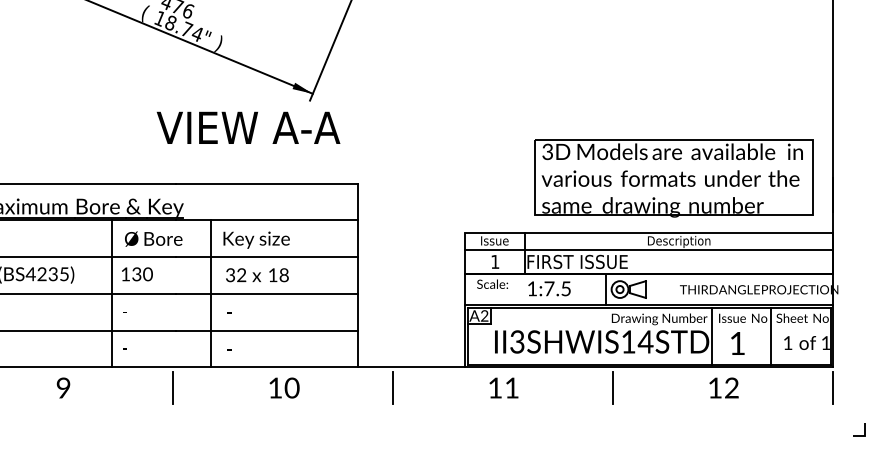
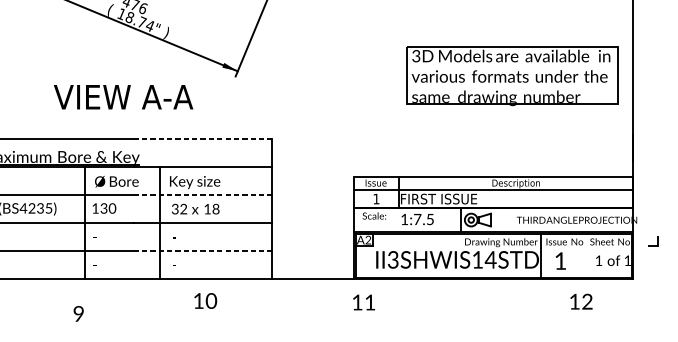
text: (248, 127) -> (123, 96), moved
part: (673, 178) -> (511, 76), moved
line: (267, 183) -> (203, 139), solid -> dashed
line: (267, 257) -> (203, 195), solid -> dashed
line: (267, 330) -> (203, 251), solid -> dashed
line: (771, 336) -> (586, 255), removed
text: (63, 387) -> (78, 313), moved
line: (173, 387) -> (131, 294), removed
text: (284, 387) -> (205, 300), moved
line: (393, 387) -> (299, 294), removed
text: (503, 387) -> (363, 302), moved
line: (613, 387) -> (466, 294), removed
text: (723, 387) -> (581, 301), moved
line: (833, 387) -> (633, 294), removed
line: (864, 429) -> (657, 240), moved

